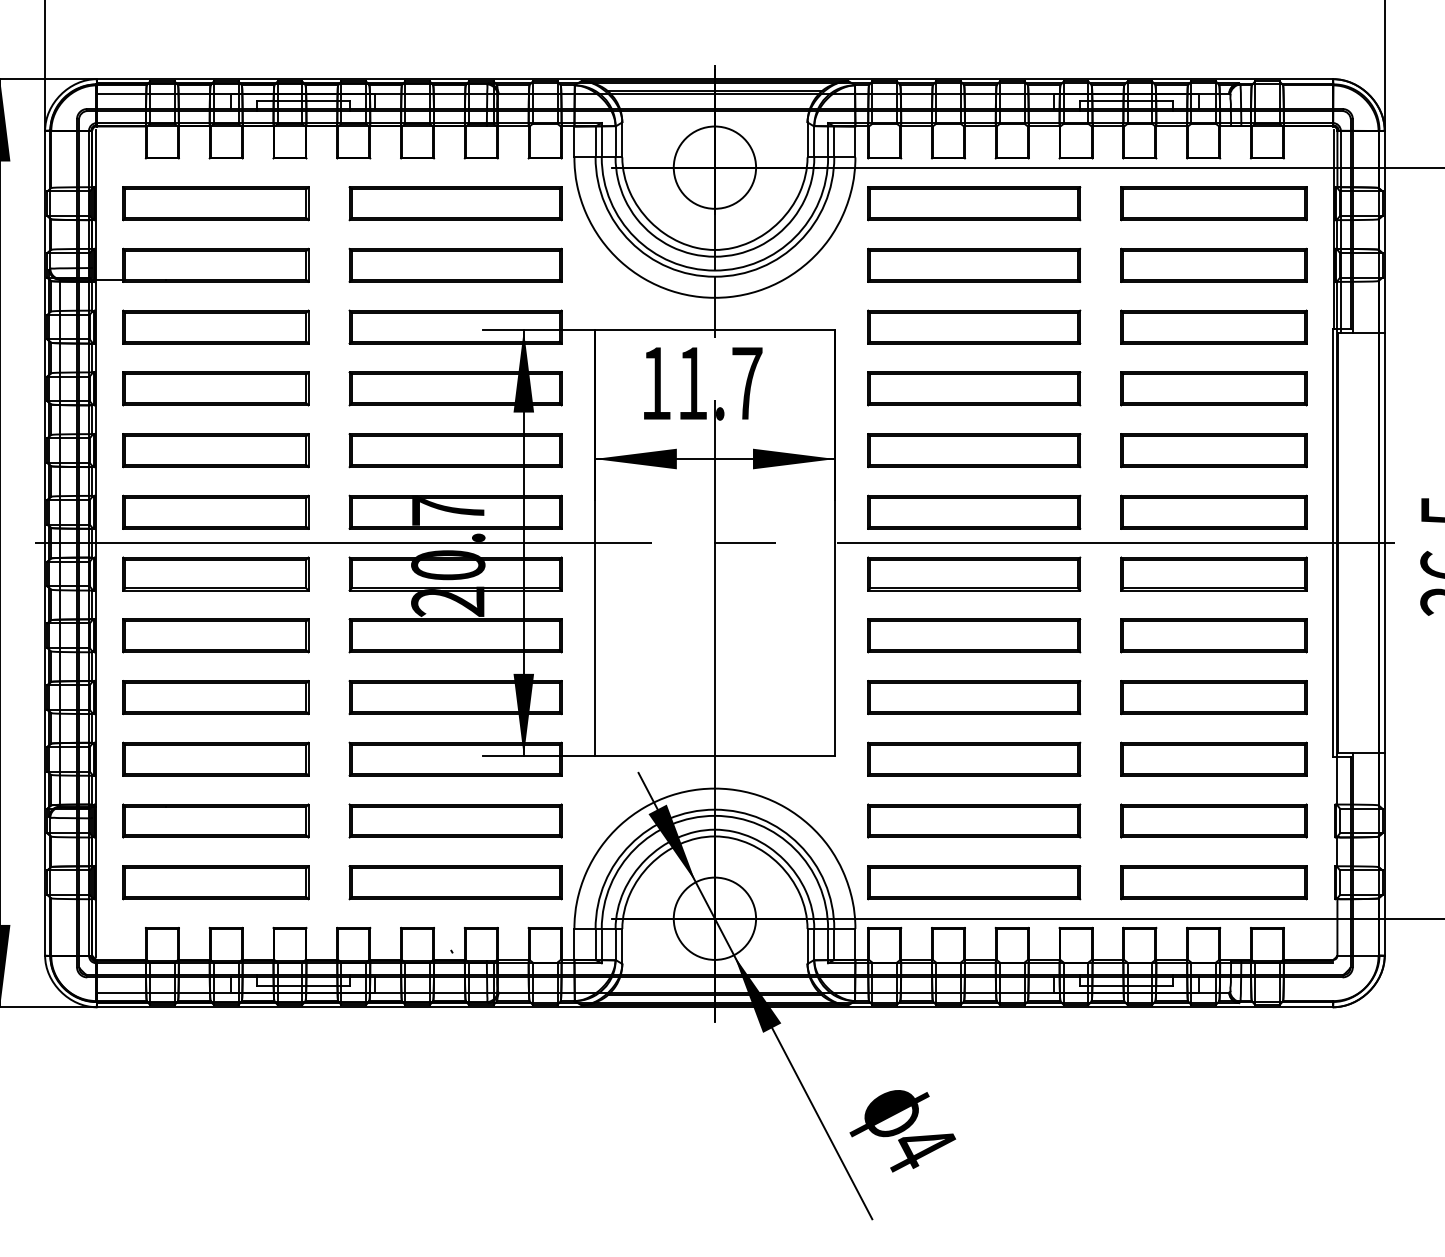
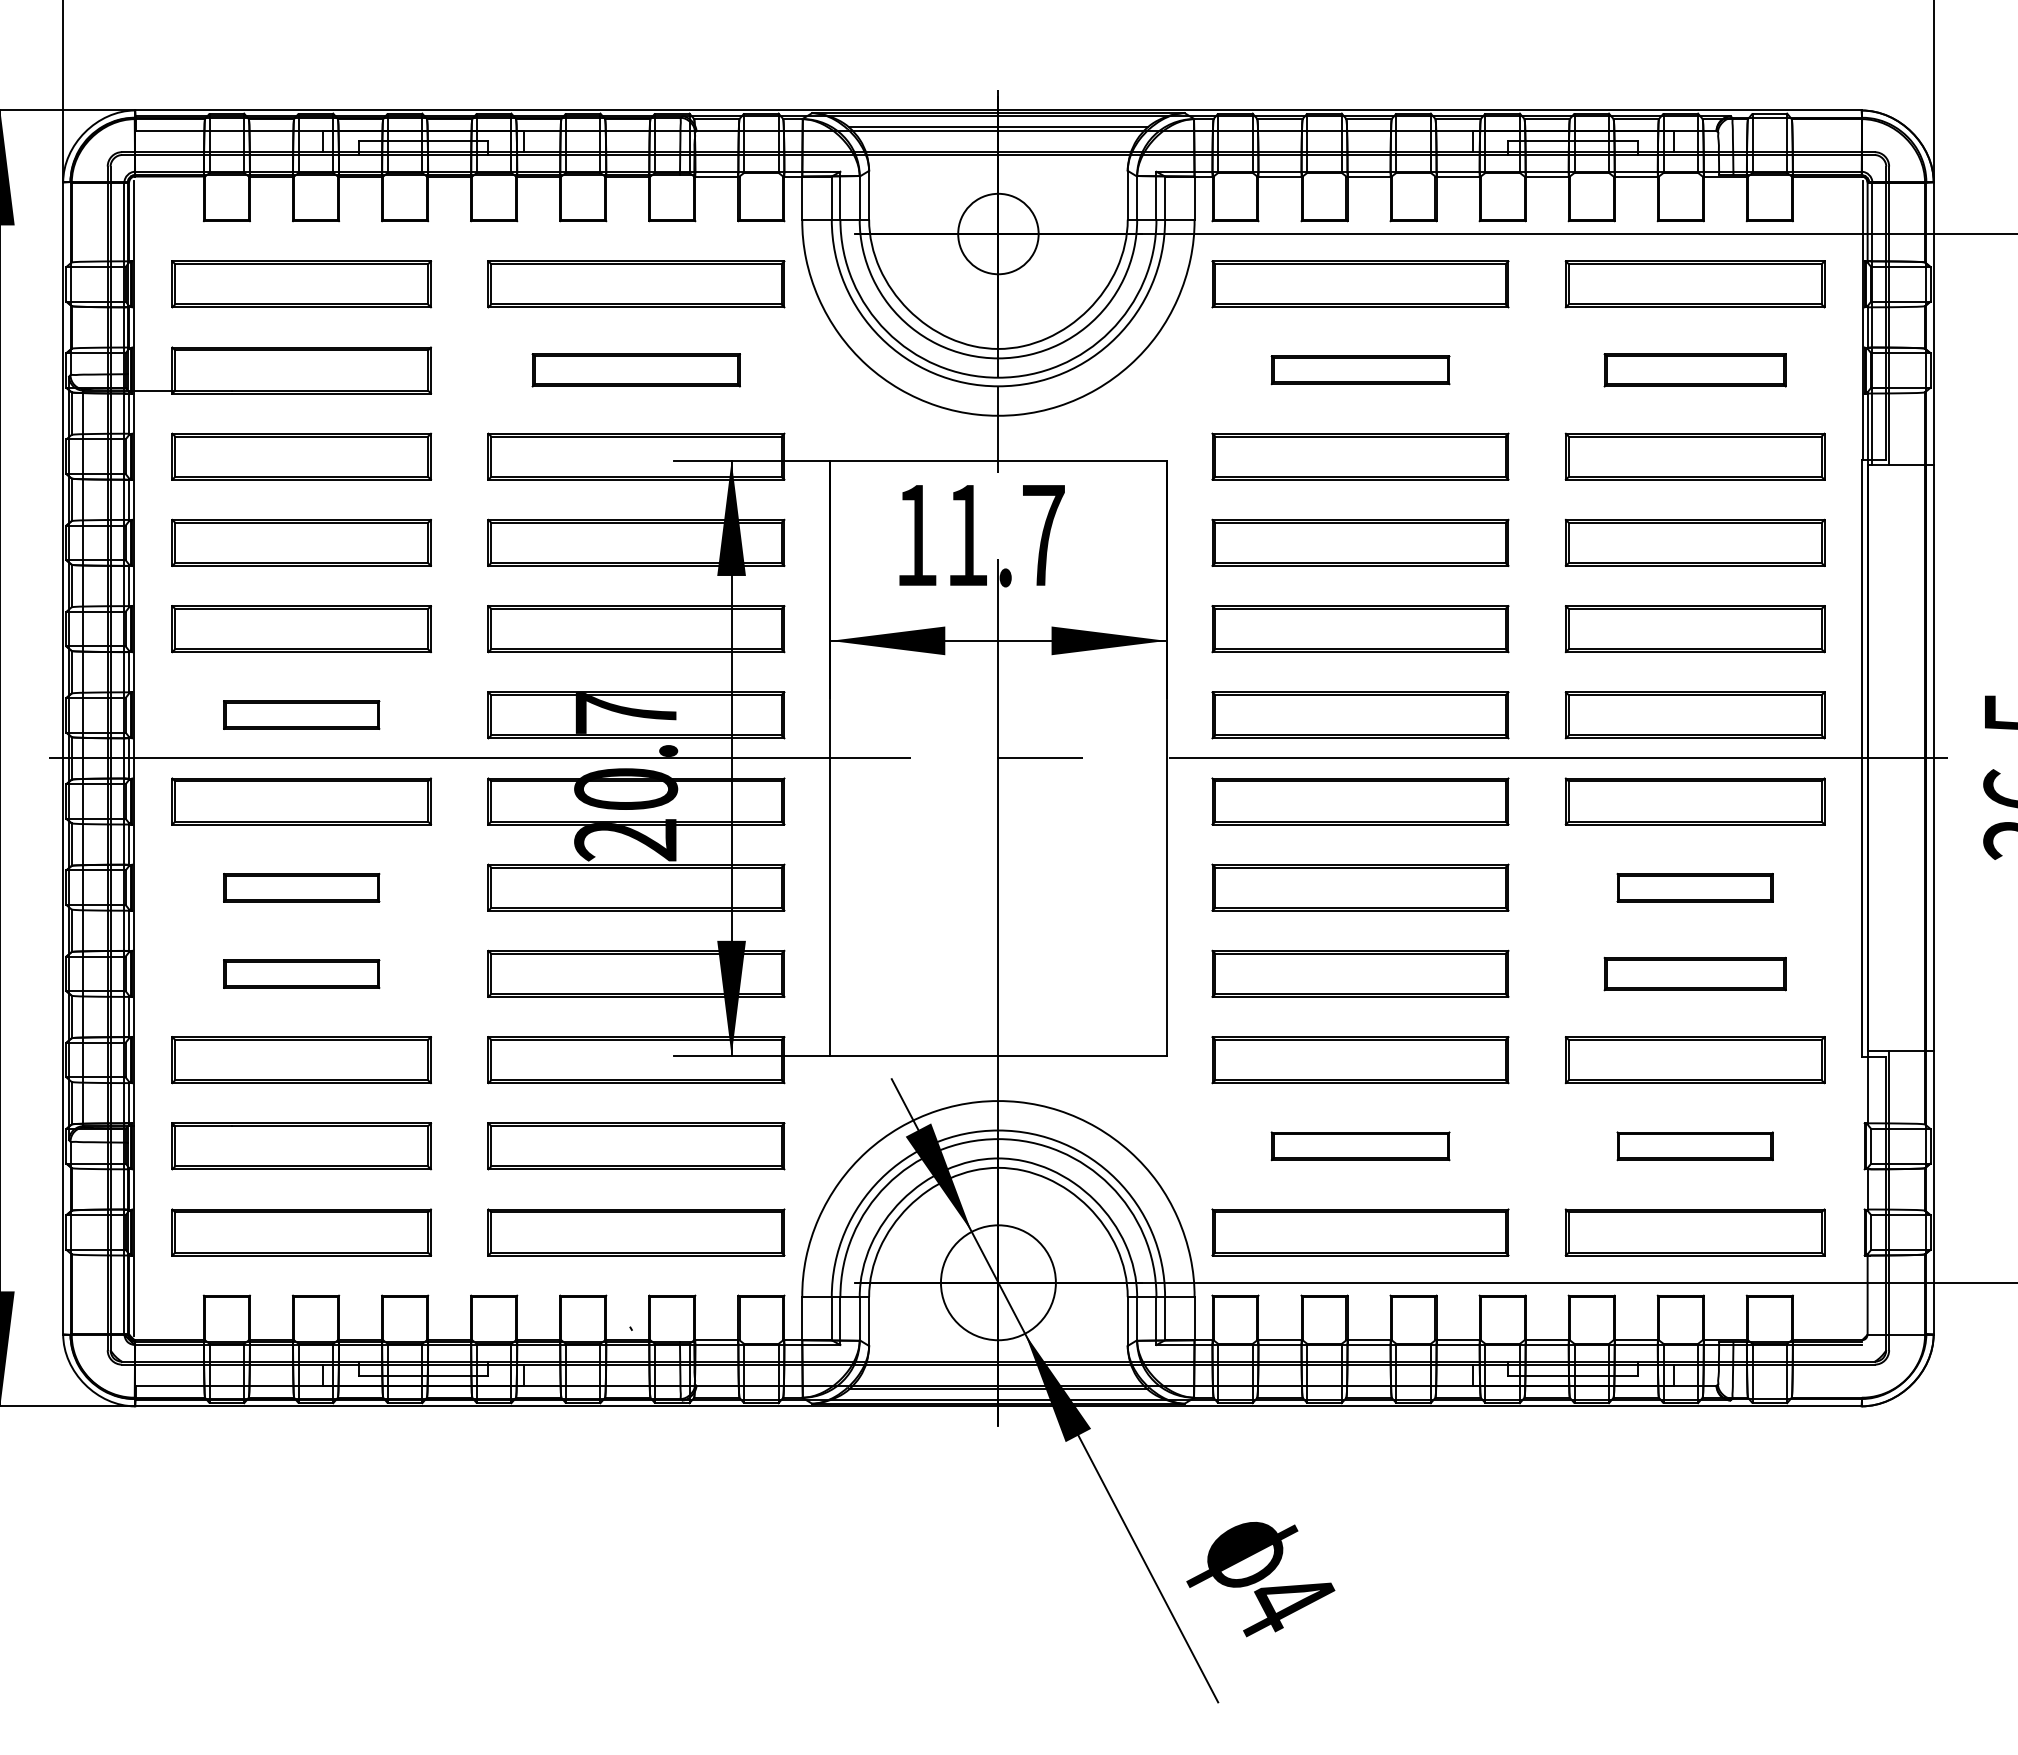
circle: (714, 167) -> (997, 233), size x0.7
part: (455, 264) -> (636, 369), size x0.7
part: (974, 264) -> (1360, 369), size x0.6
part: (1213, 264) -> (1694, 369), size x0.7
part: (215, 511) -> (301, 714), size x0.6
part: (215, 635) -> (301, 887), size x0.6
part: (1213, 635) -> (1694, 887), size x0.6
part: (215, 697) -> (301, 973), size x0.6
part: (1213, 697) -> (1694, 973), size x0.7
part: (974, 820) -> (1360, 1145), size x0.6
part: (1213, 820) -> (1694, 1145), size x0.6

